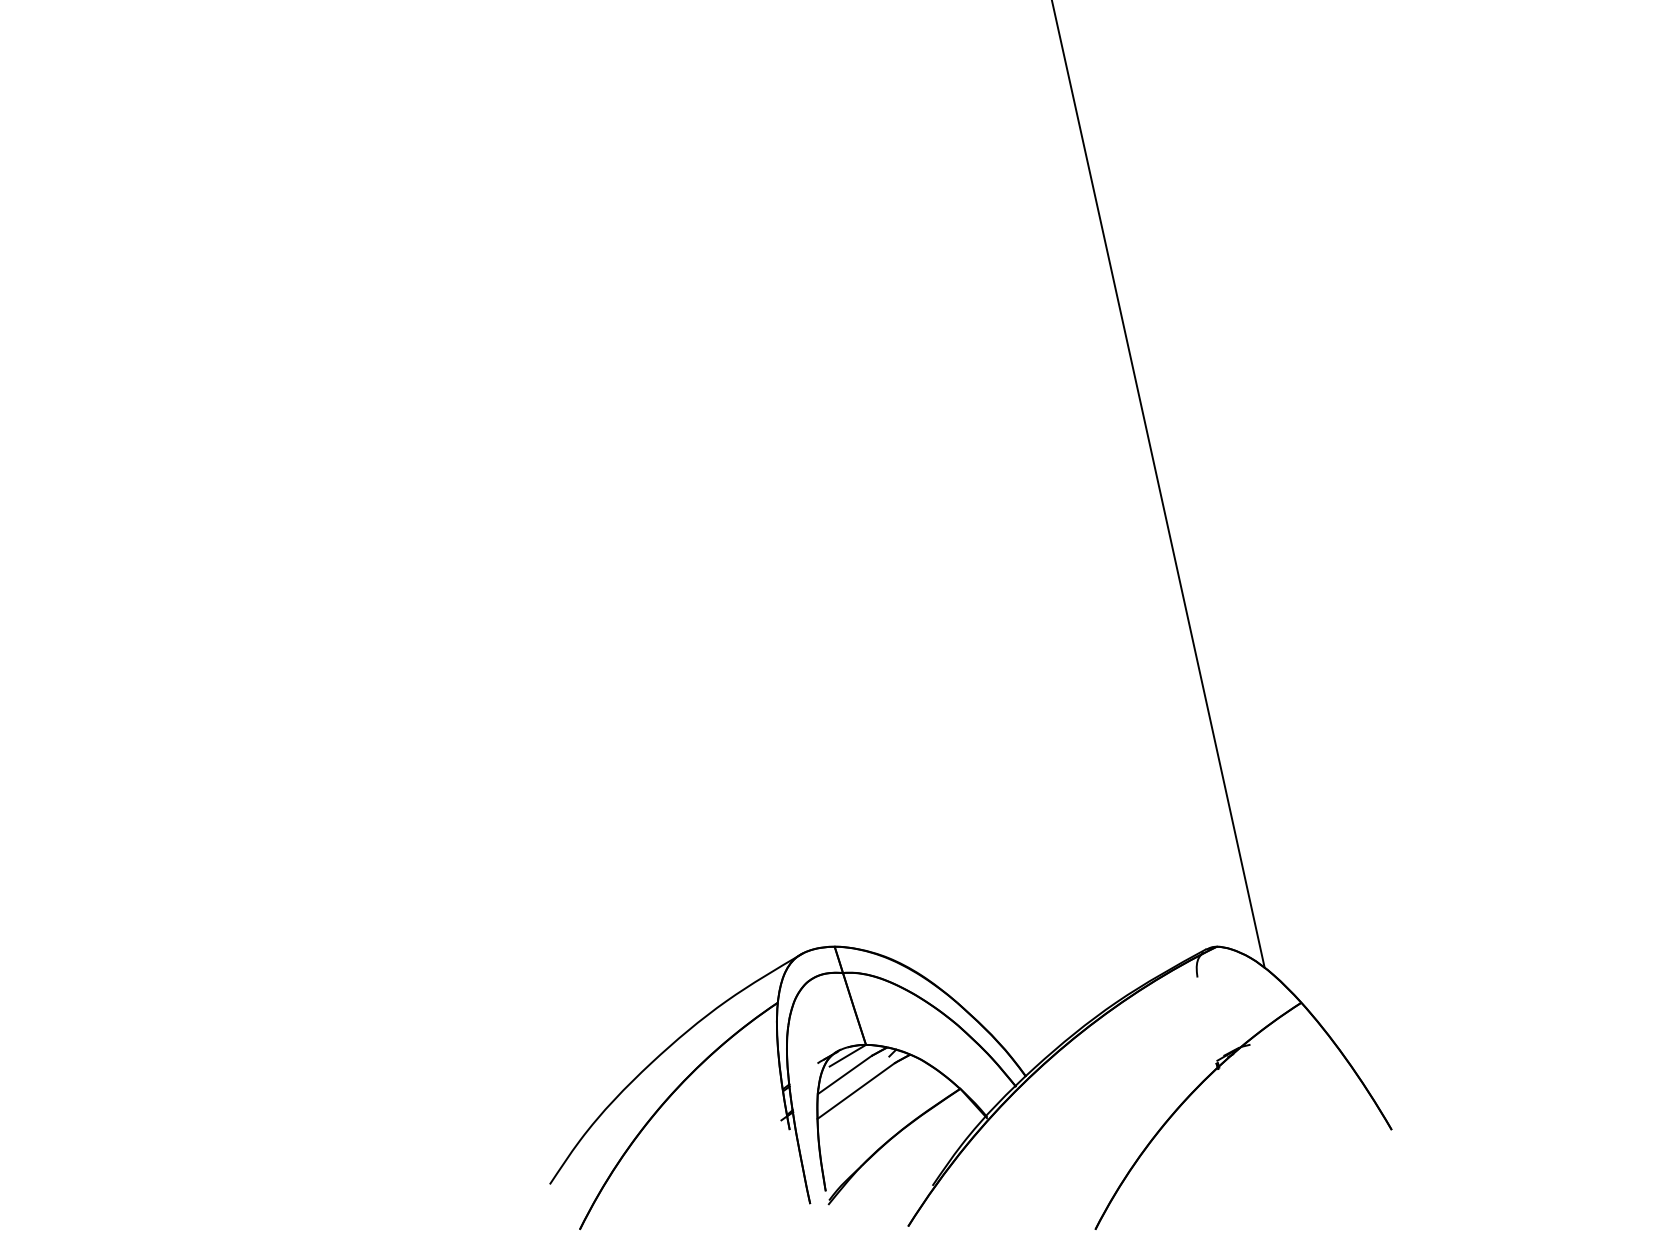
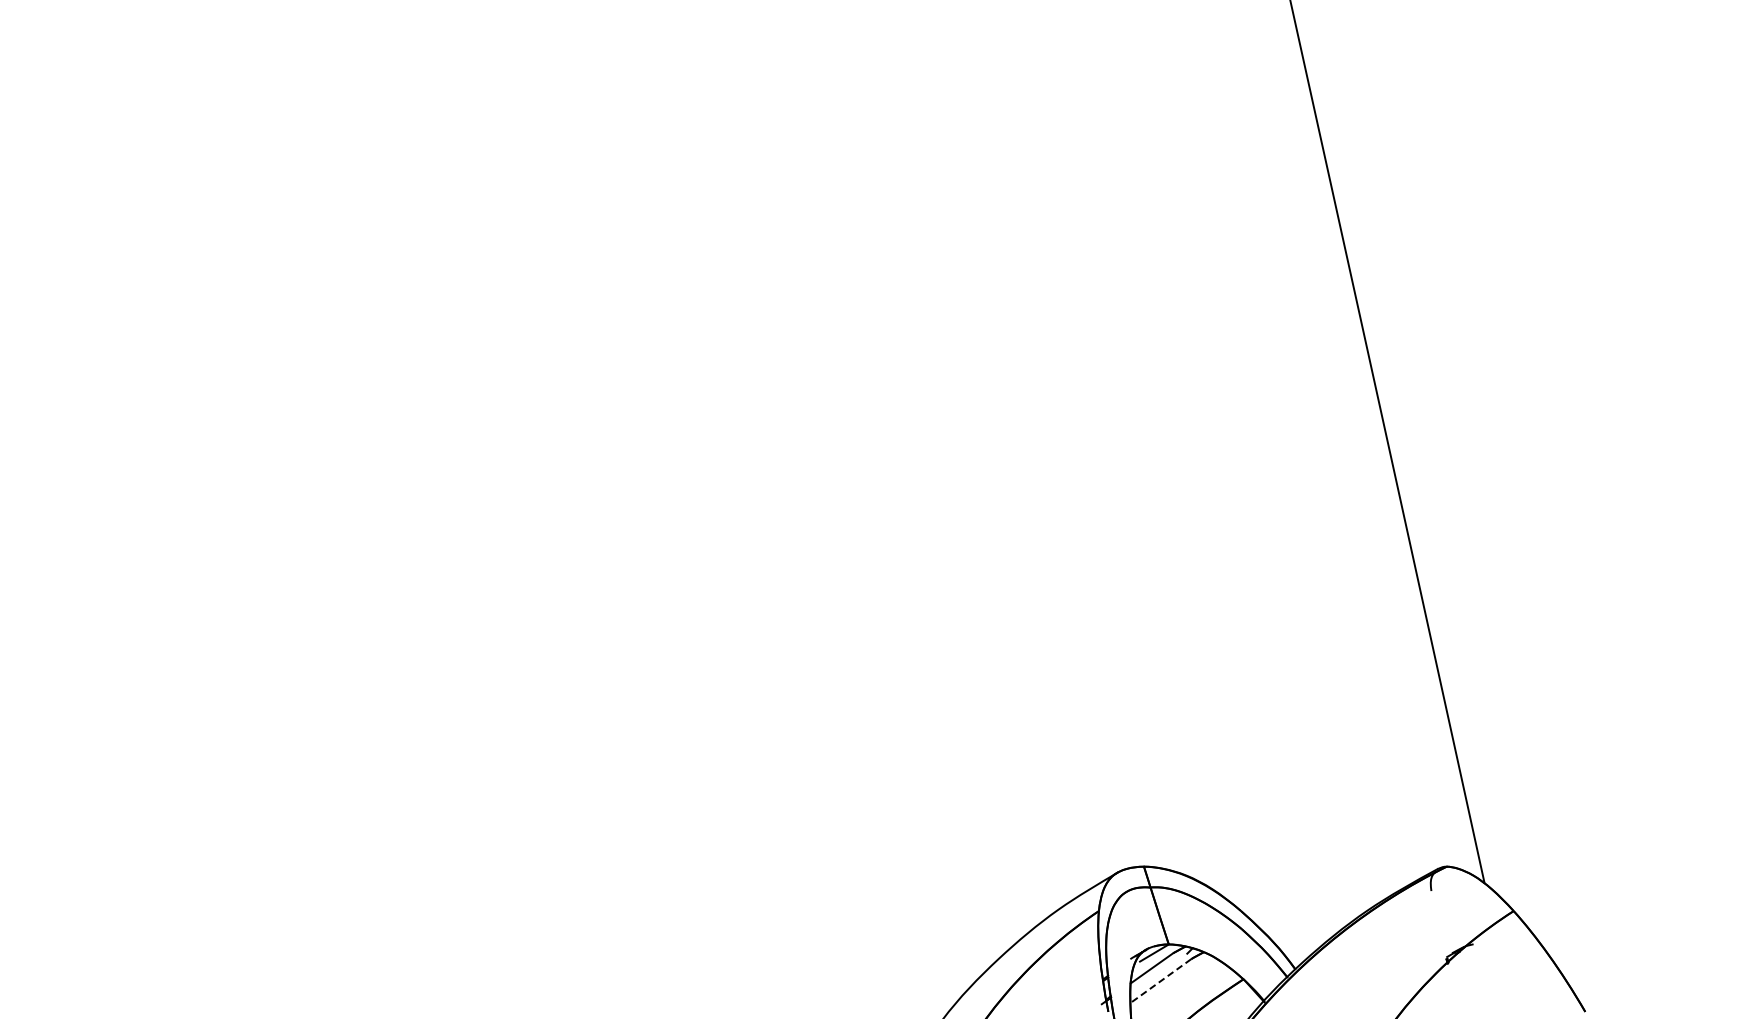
line: (855, 1091) -> (1160, 981), solid -> dashed

